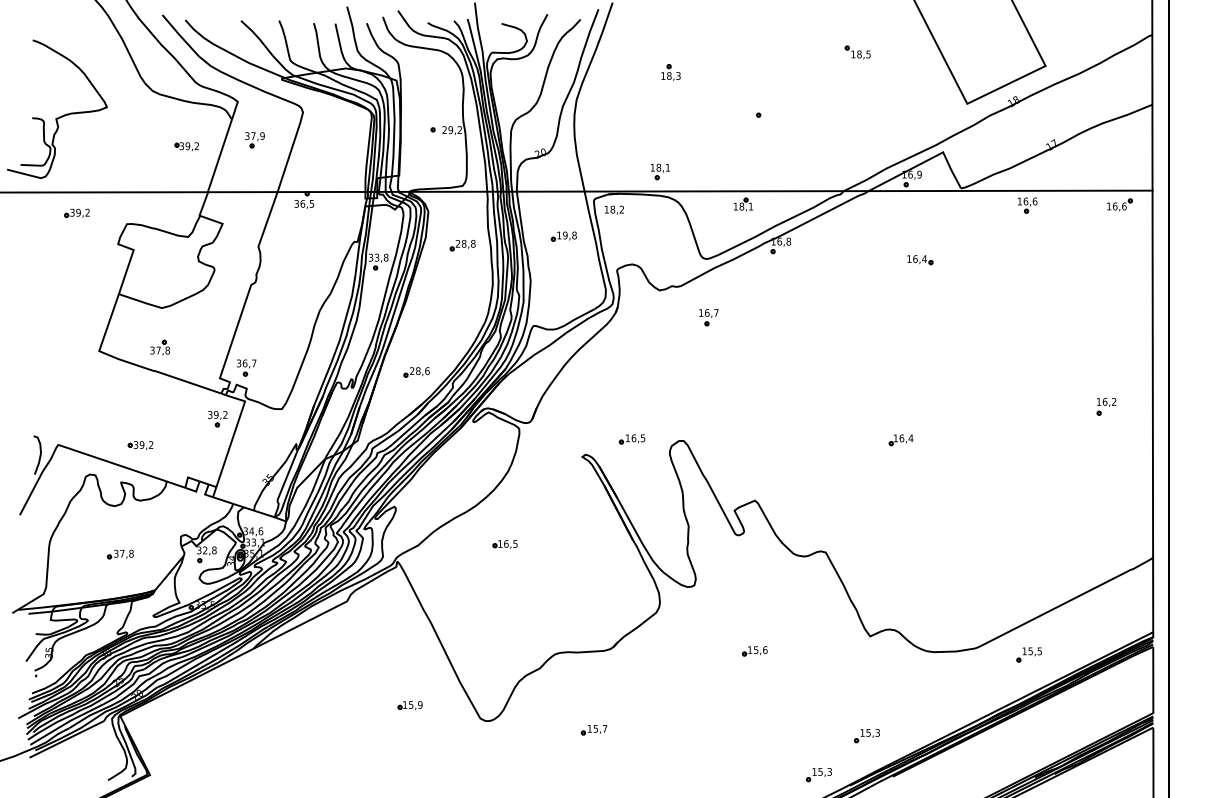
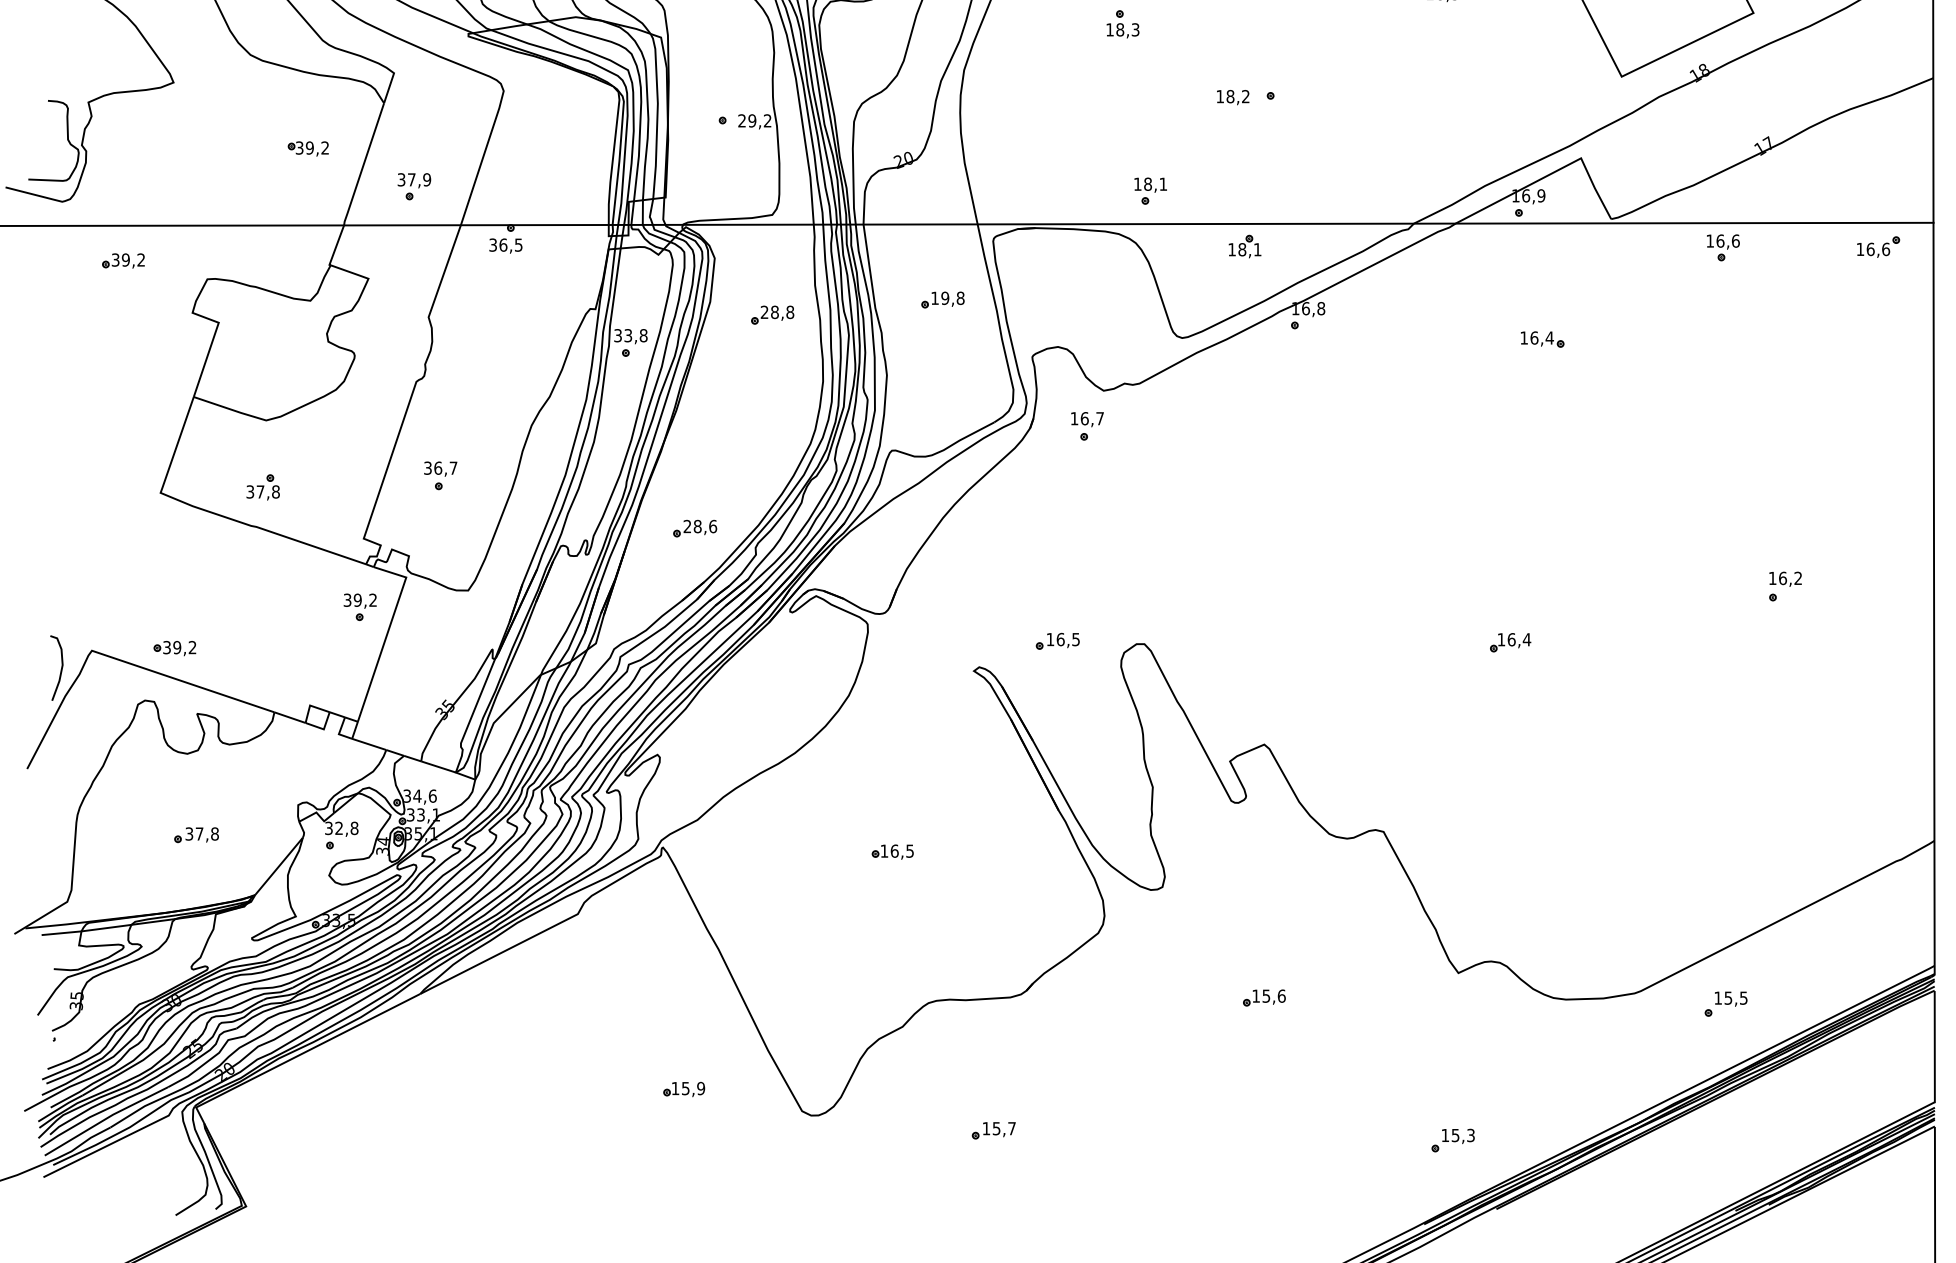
part: (254, 140) -> (413, 187), moved
part: (659, 171) -> (1149, 190), moved
text: (613, 209) -> (1231, 96), moved
part: (708, 317) -> (1086, 426), moved
part: (246, 367) -> (440, 475), moved
part: (1106, 406) -> (1785, 586), moved
part: (140, 445) -> (174, 648), moved
part: (504, 544) -> (891, 852), moved
part: (818, 775) -> (1371, 1207), removed

